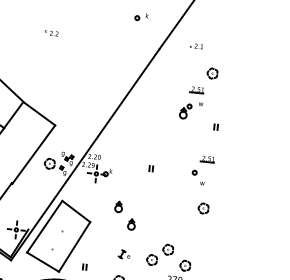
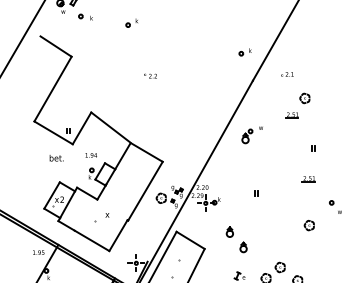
part: (140, 17) -> (244, 52), moved
part: (190, 110) -> (251, 135), moved
part: (198, 176) -> (335, 206), moved

